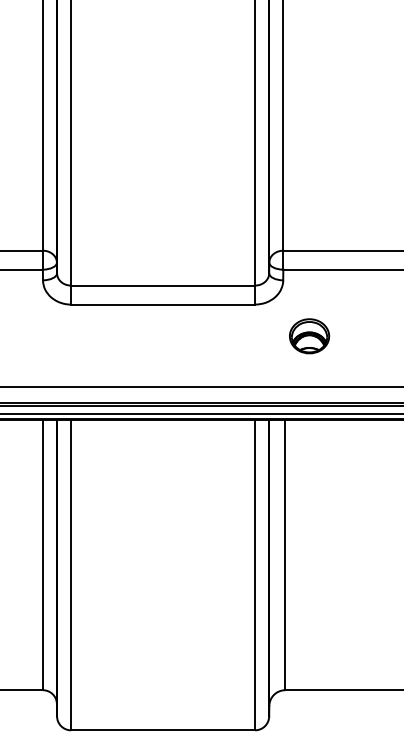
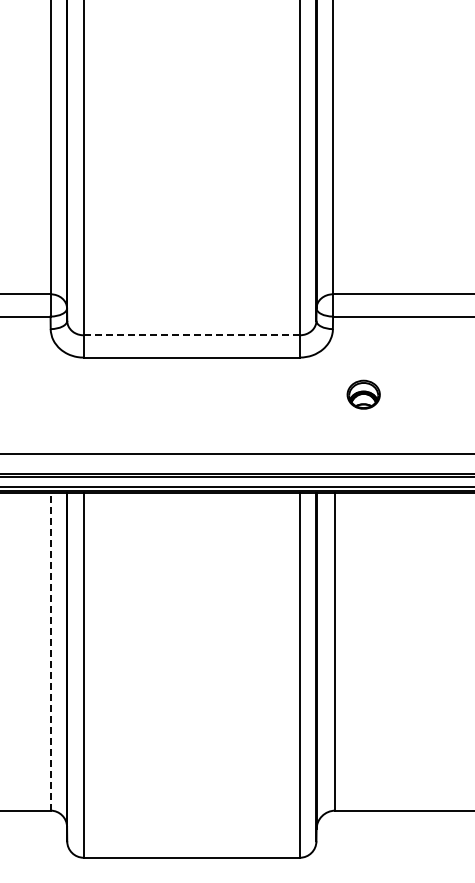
line: (162, 285) -> (191, 335), solid -> dashed
part: (309, 335) -> (363, 394), size x0.7
line: (42, 554) -> (50, 651), solid -> dashed

